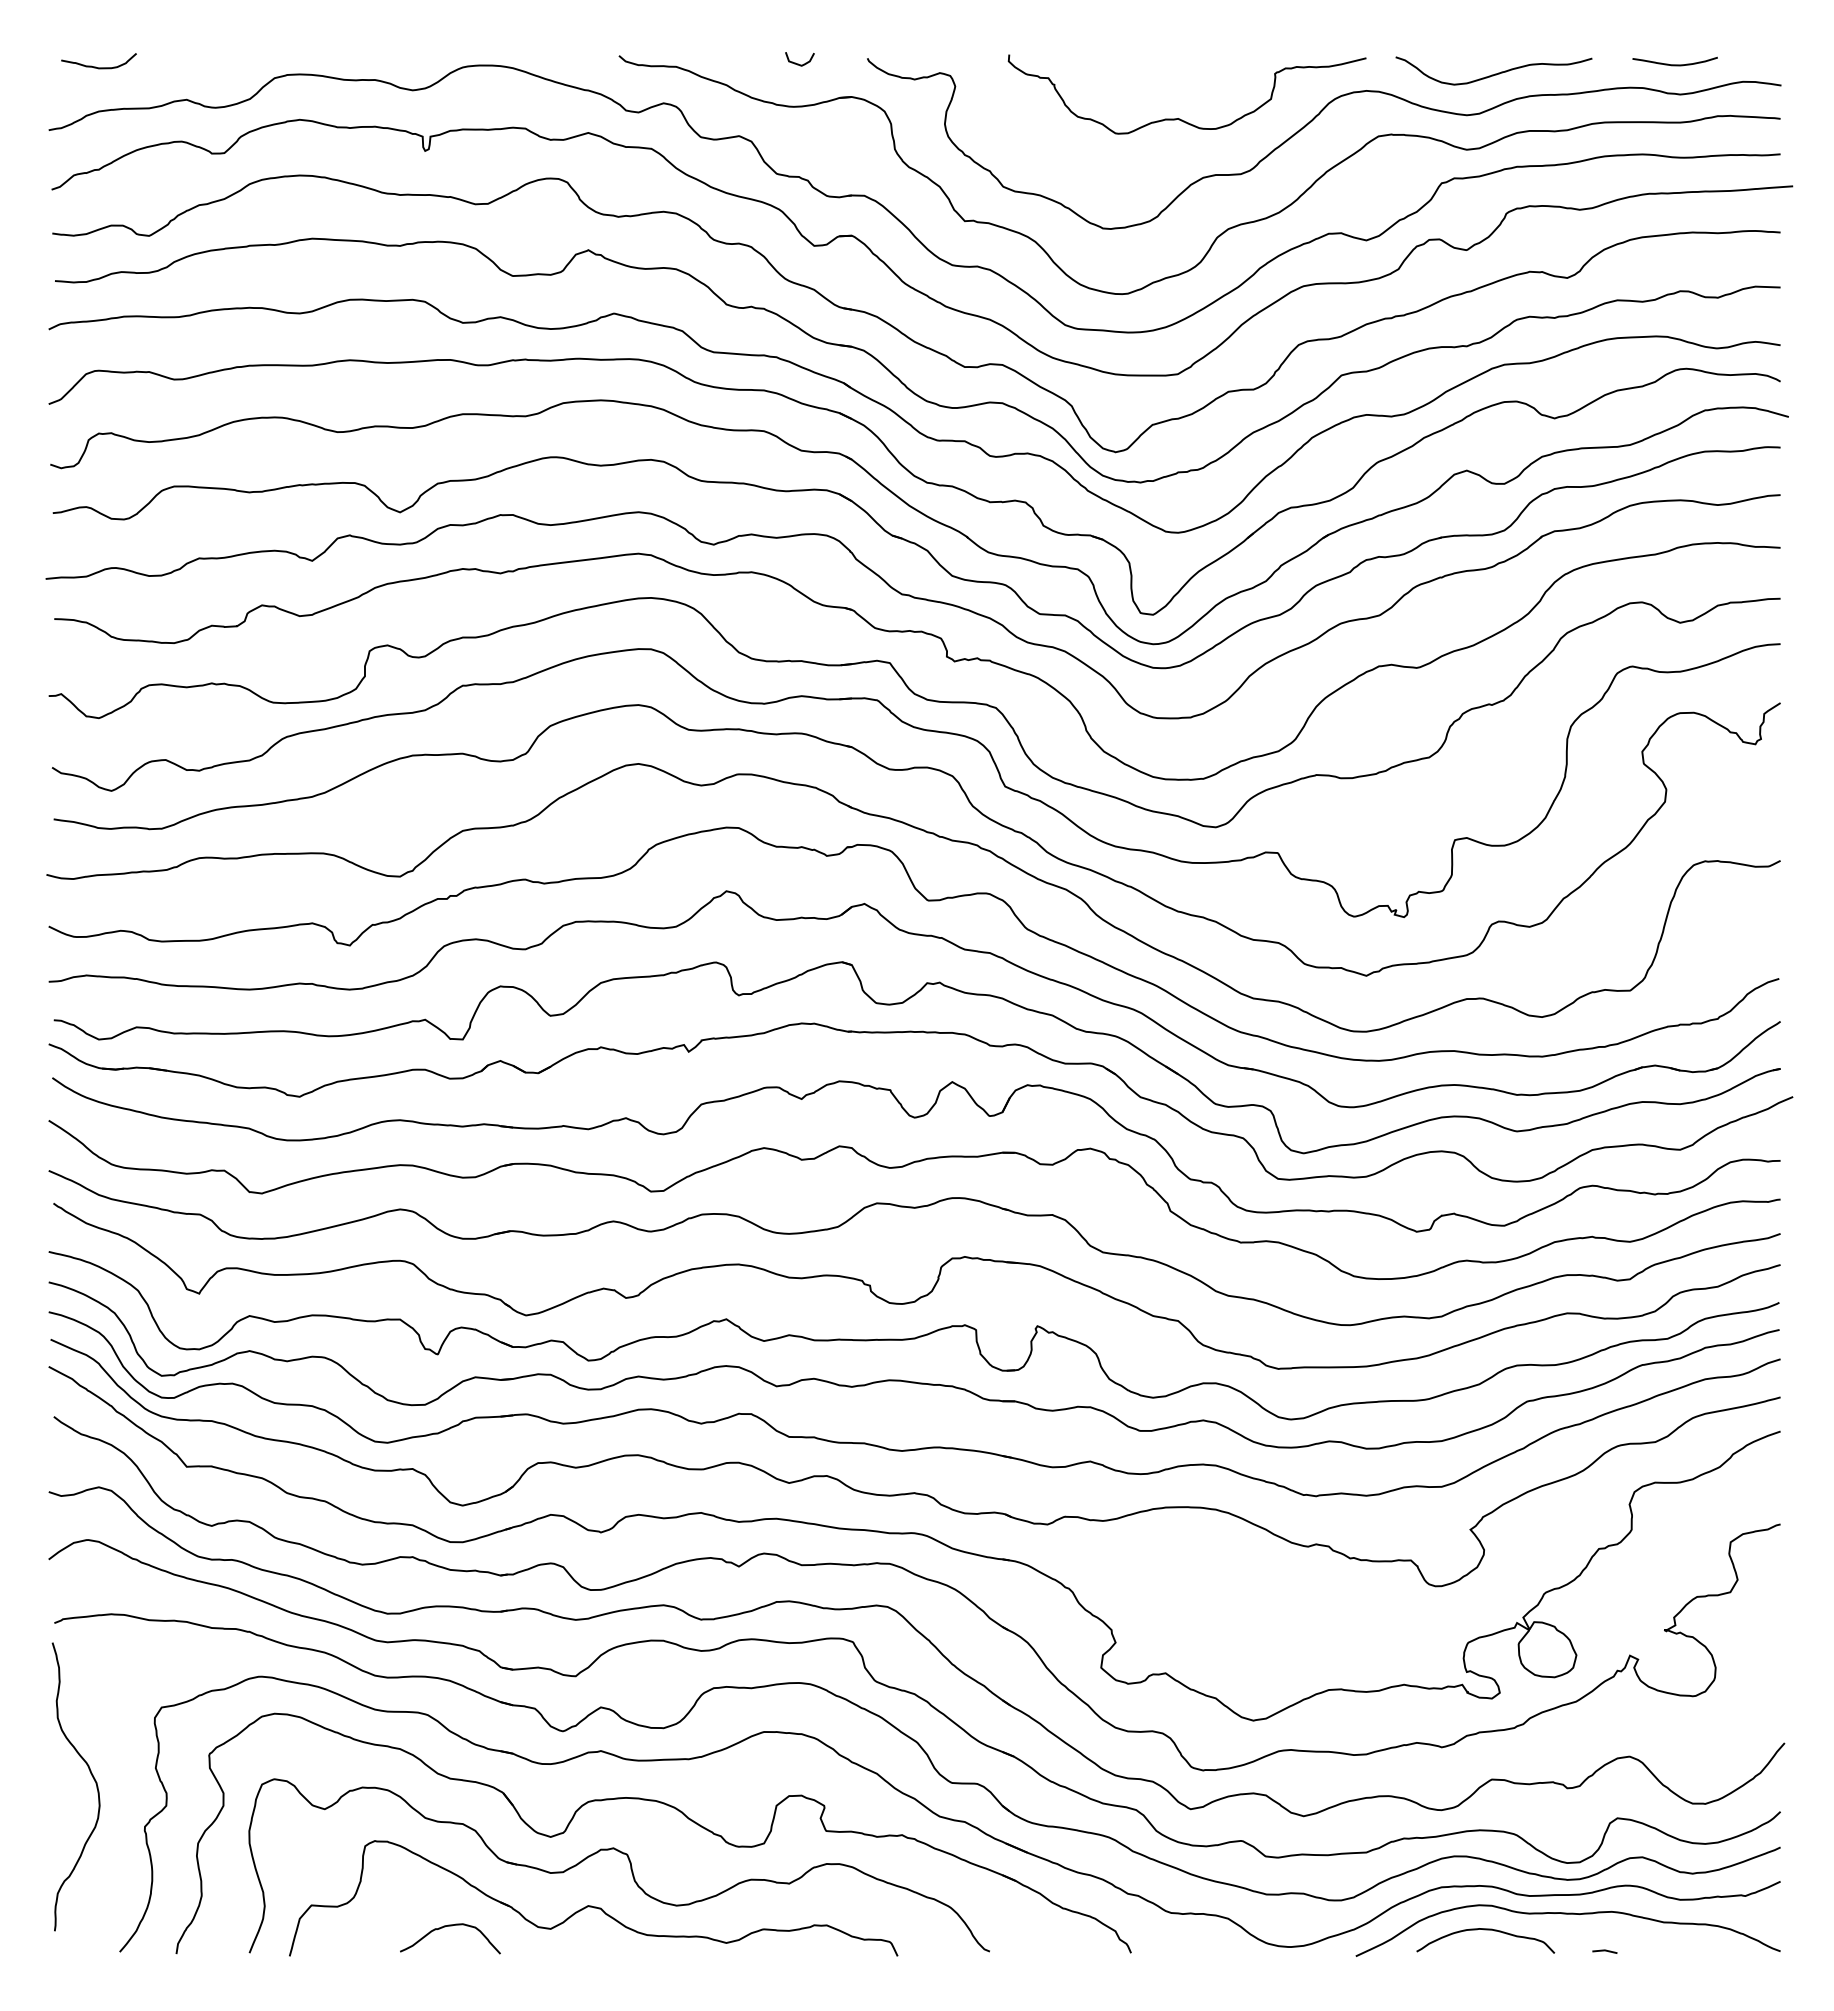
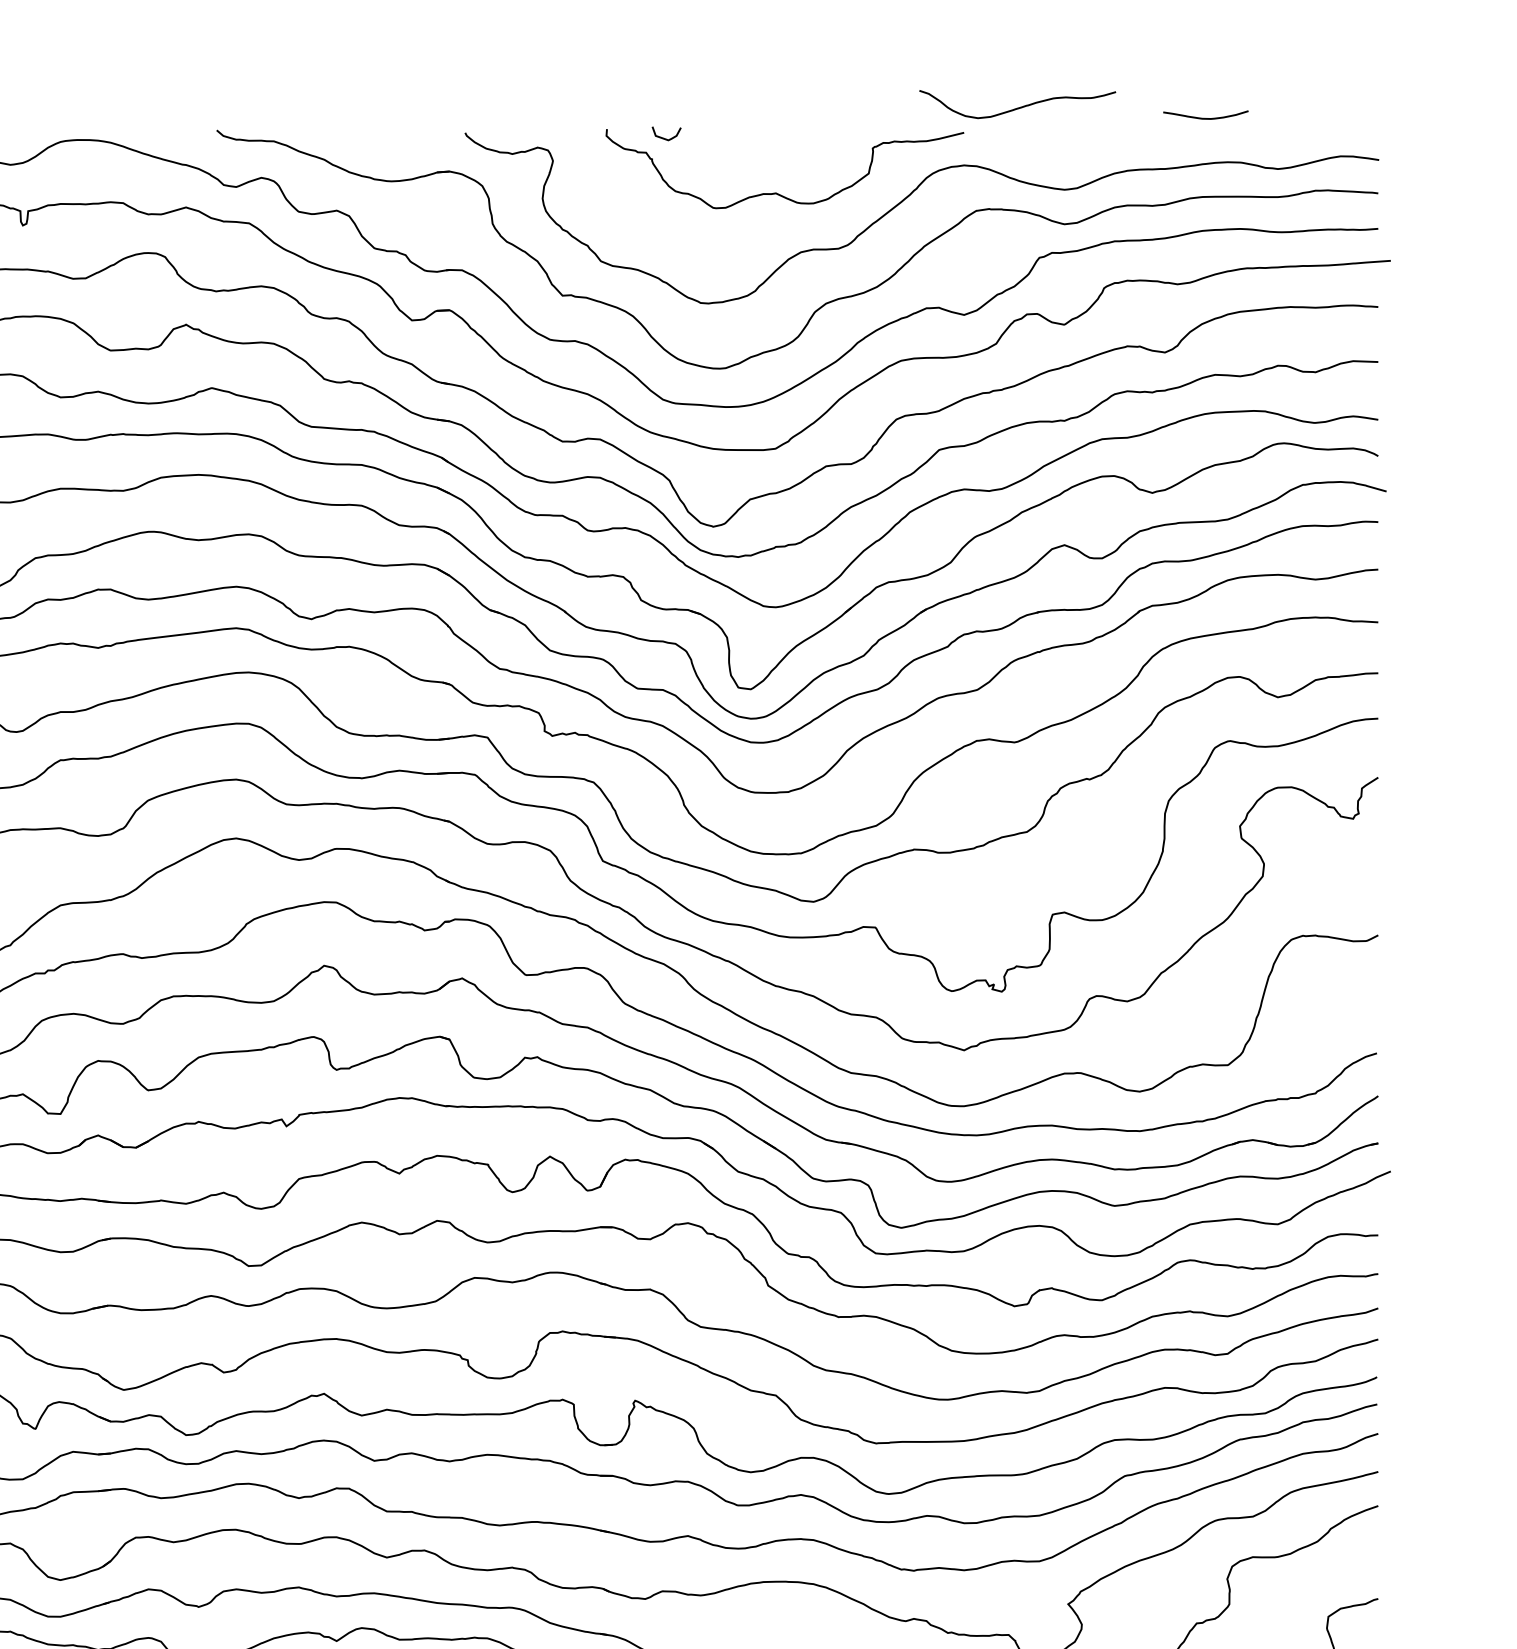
curve: (798, 63) -> (665, 138), moved
curve: (1674, 64) -> (1205, 118), moved
curve: (1495, 73) -> (1019, 107), moved

